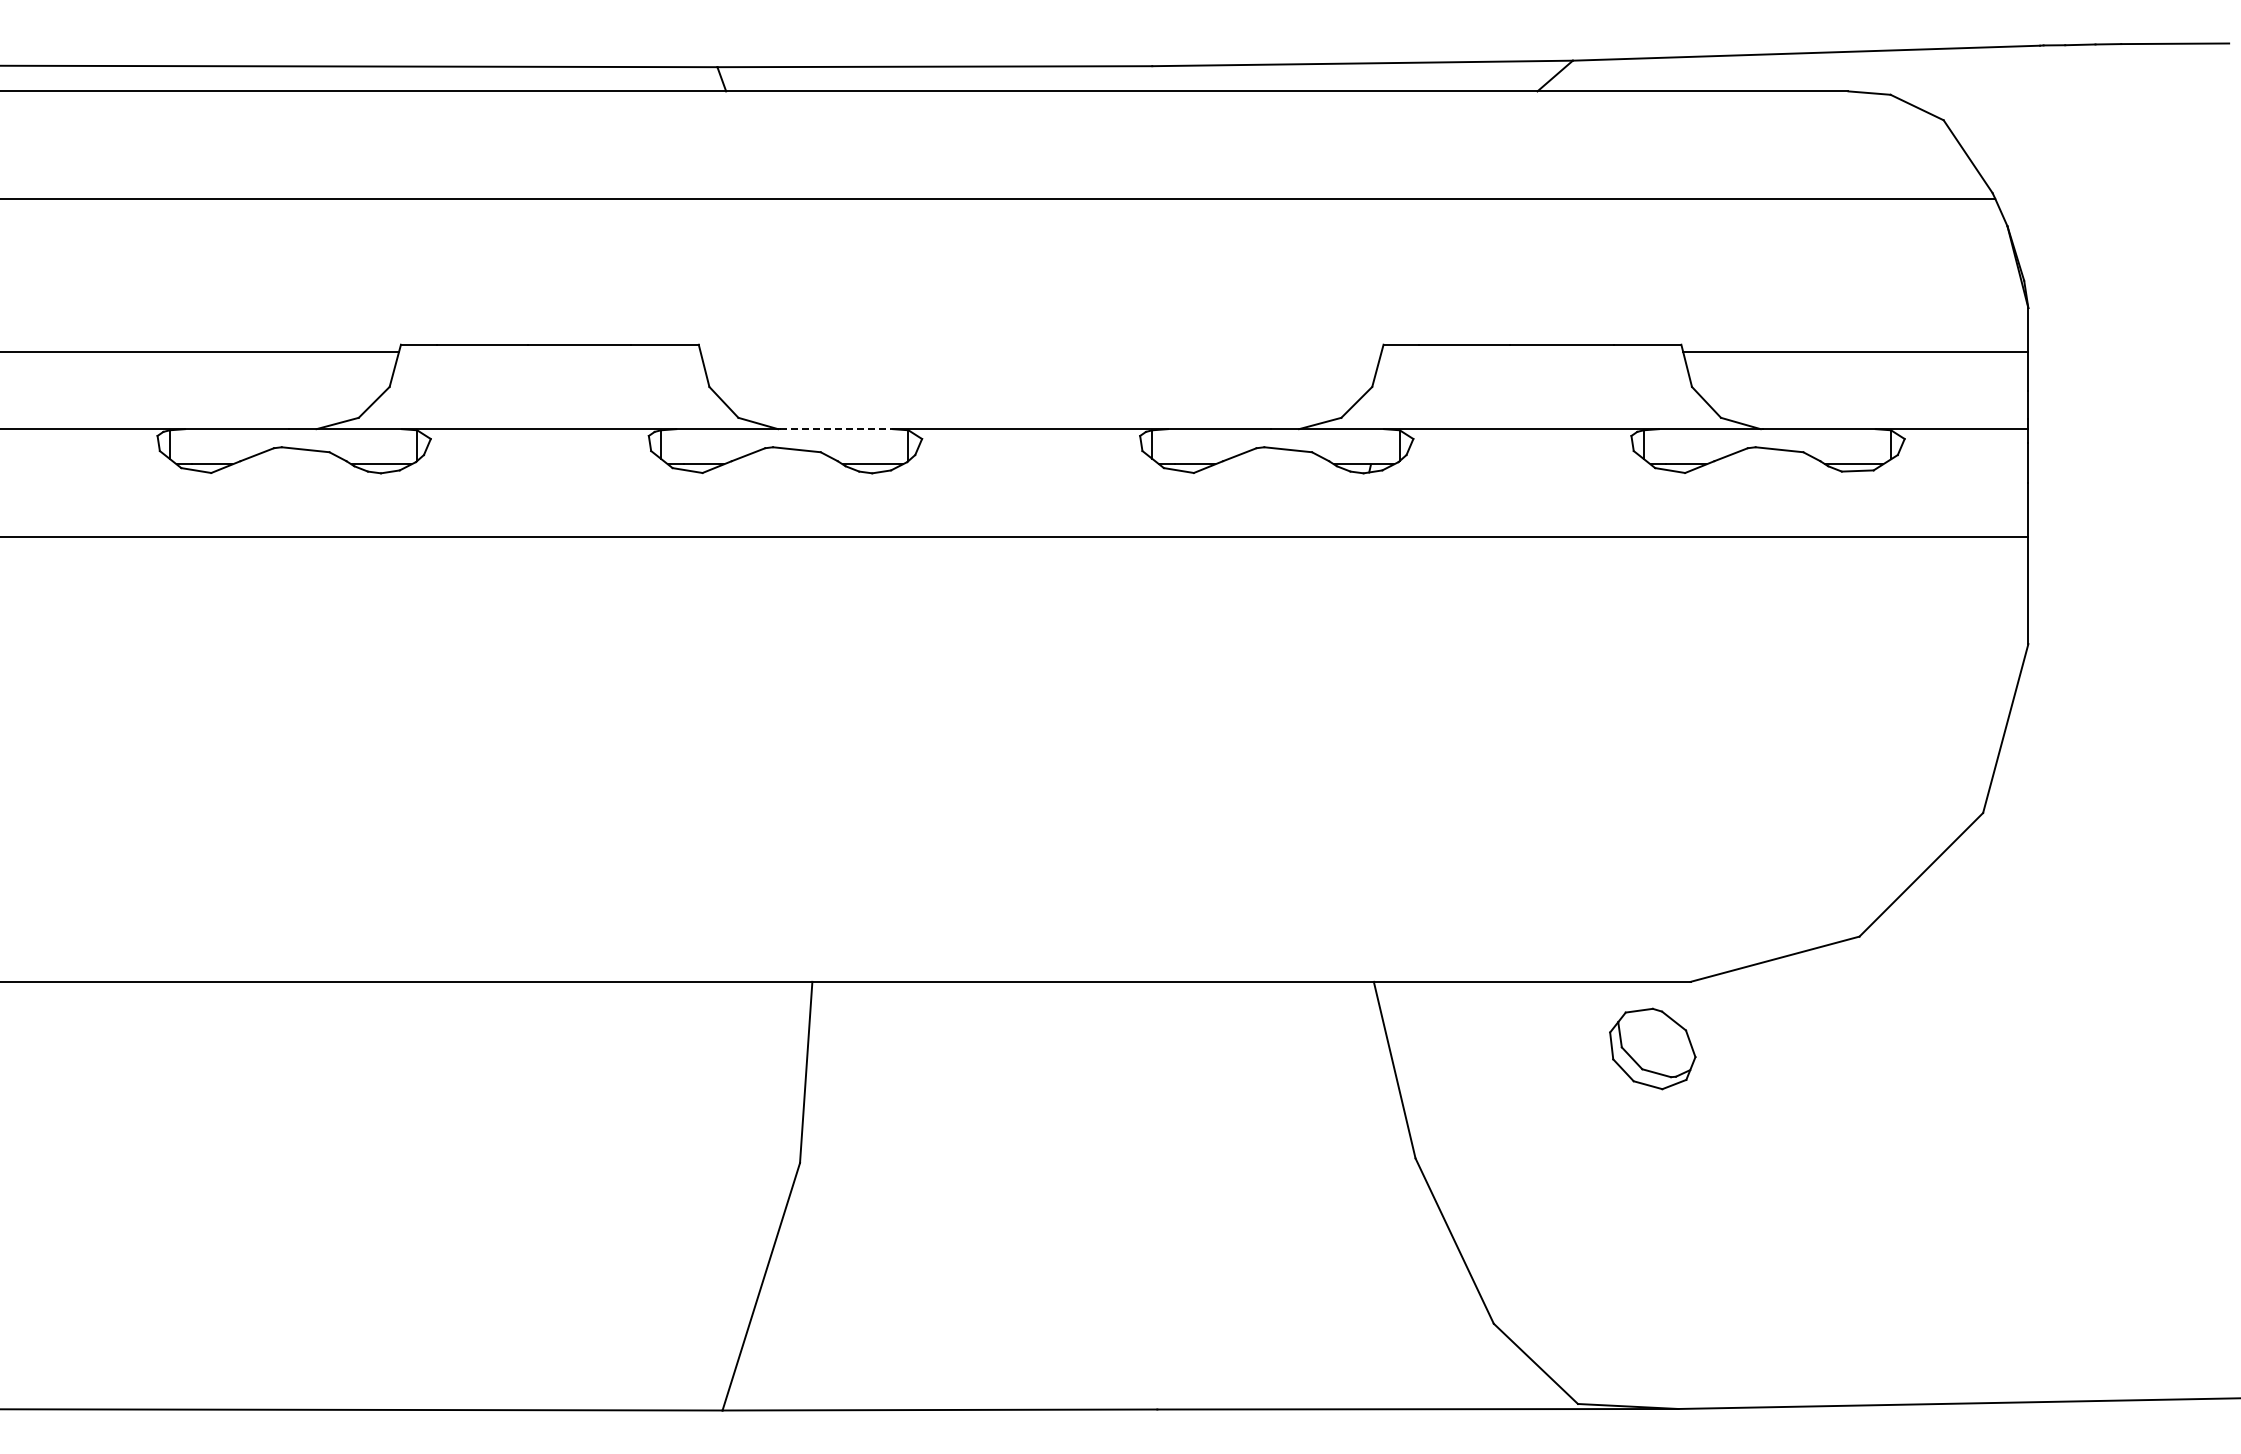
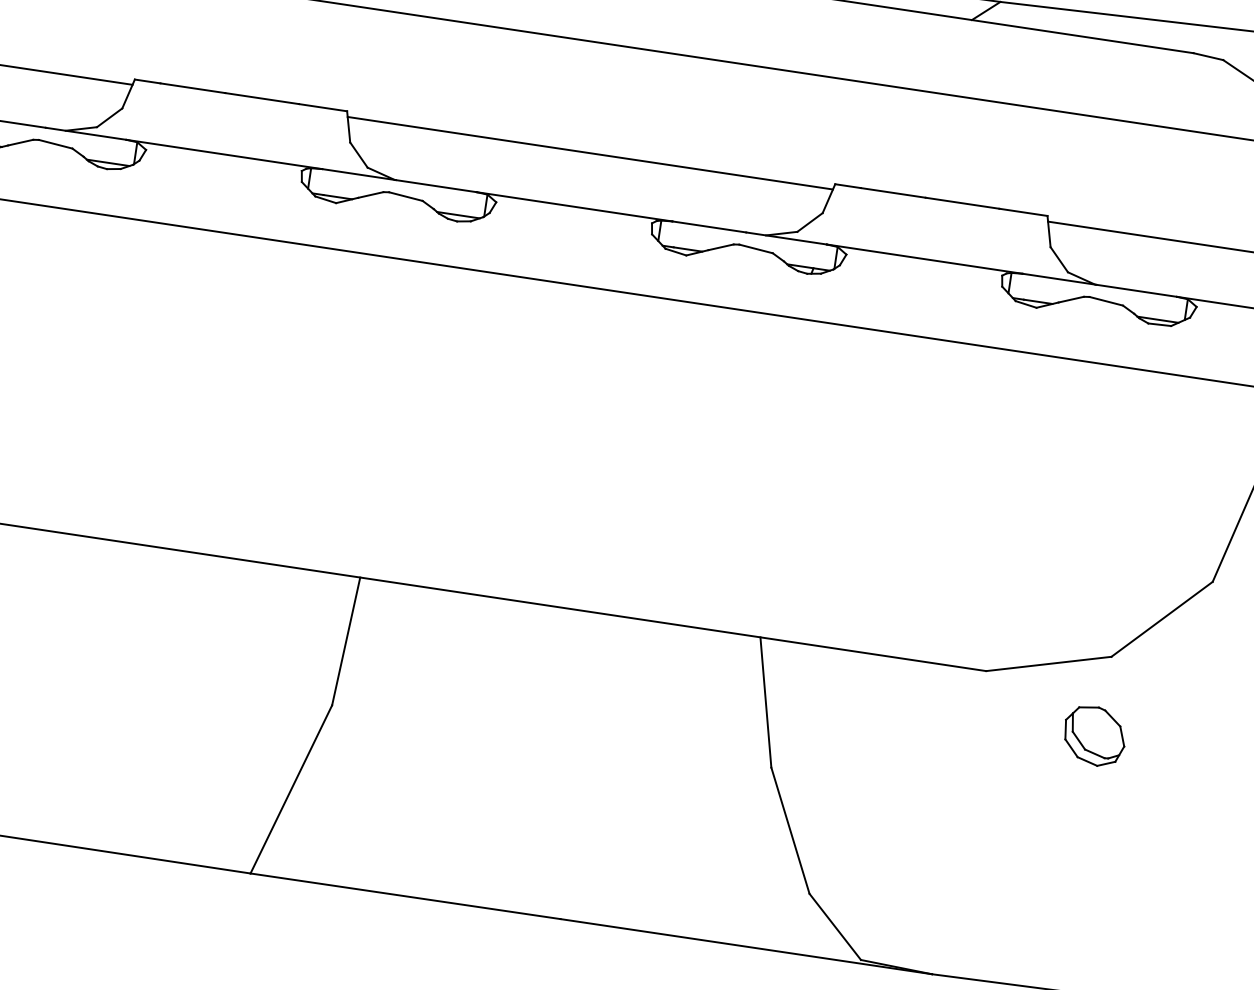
line: (1040, 352) -> (589, 153), added
line: (836, 429) -> (436, 186), dashed -> solid
part: (1652, 1048) -> (1094, 735), moved

